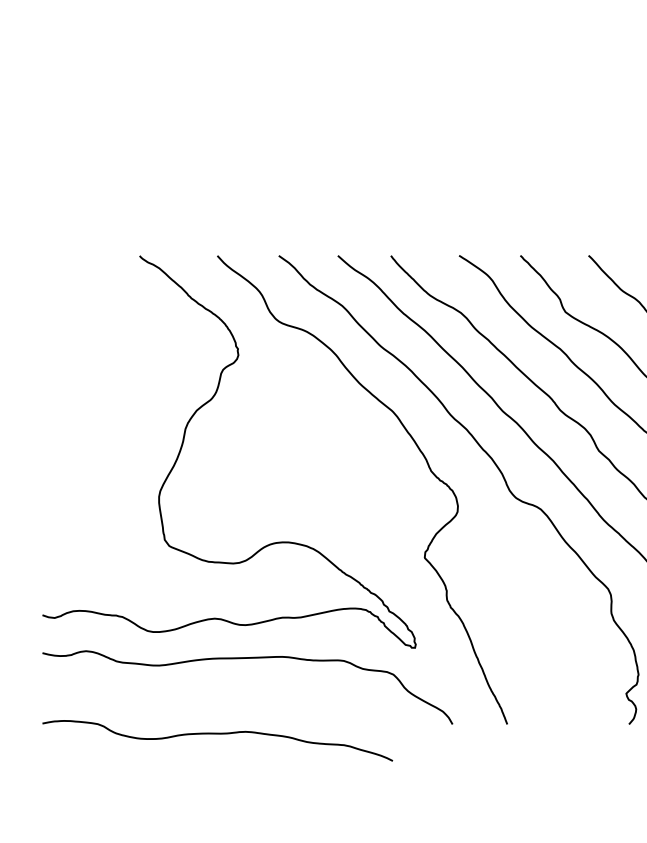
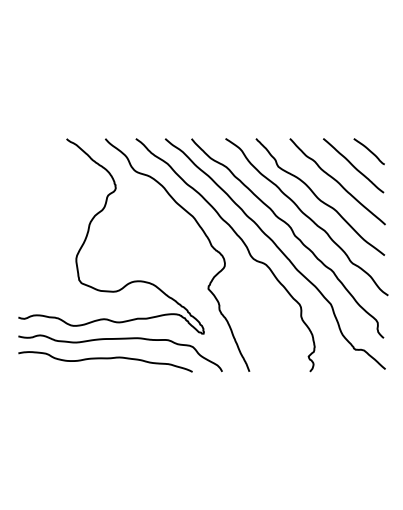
curve: (217, 735) -> (105, 359), moved

